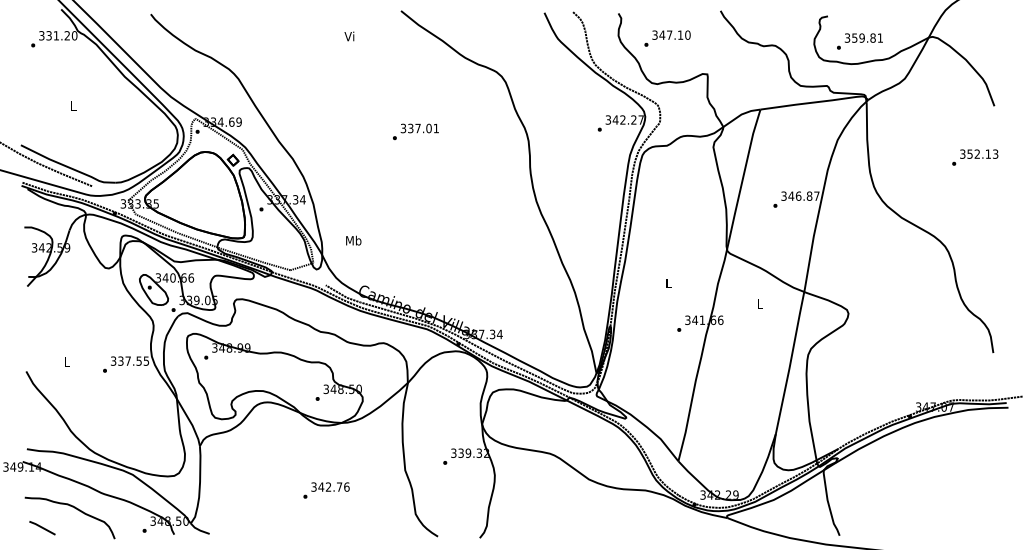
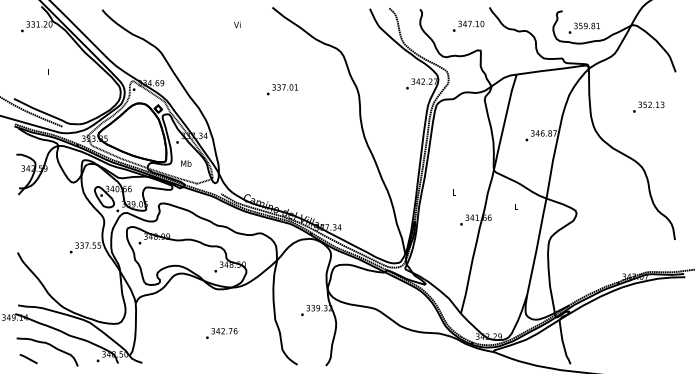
text: (667, 37) -> (468, 25), moved
text: (974, 156) -> (648, 106), moved
text: (354, 240) -> (186, 163), moved

